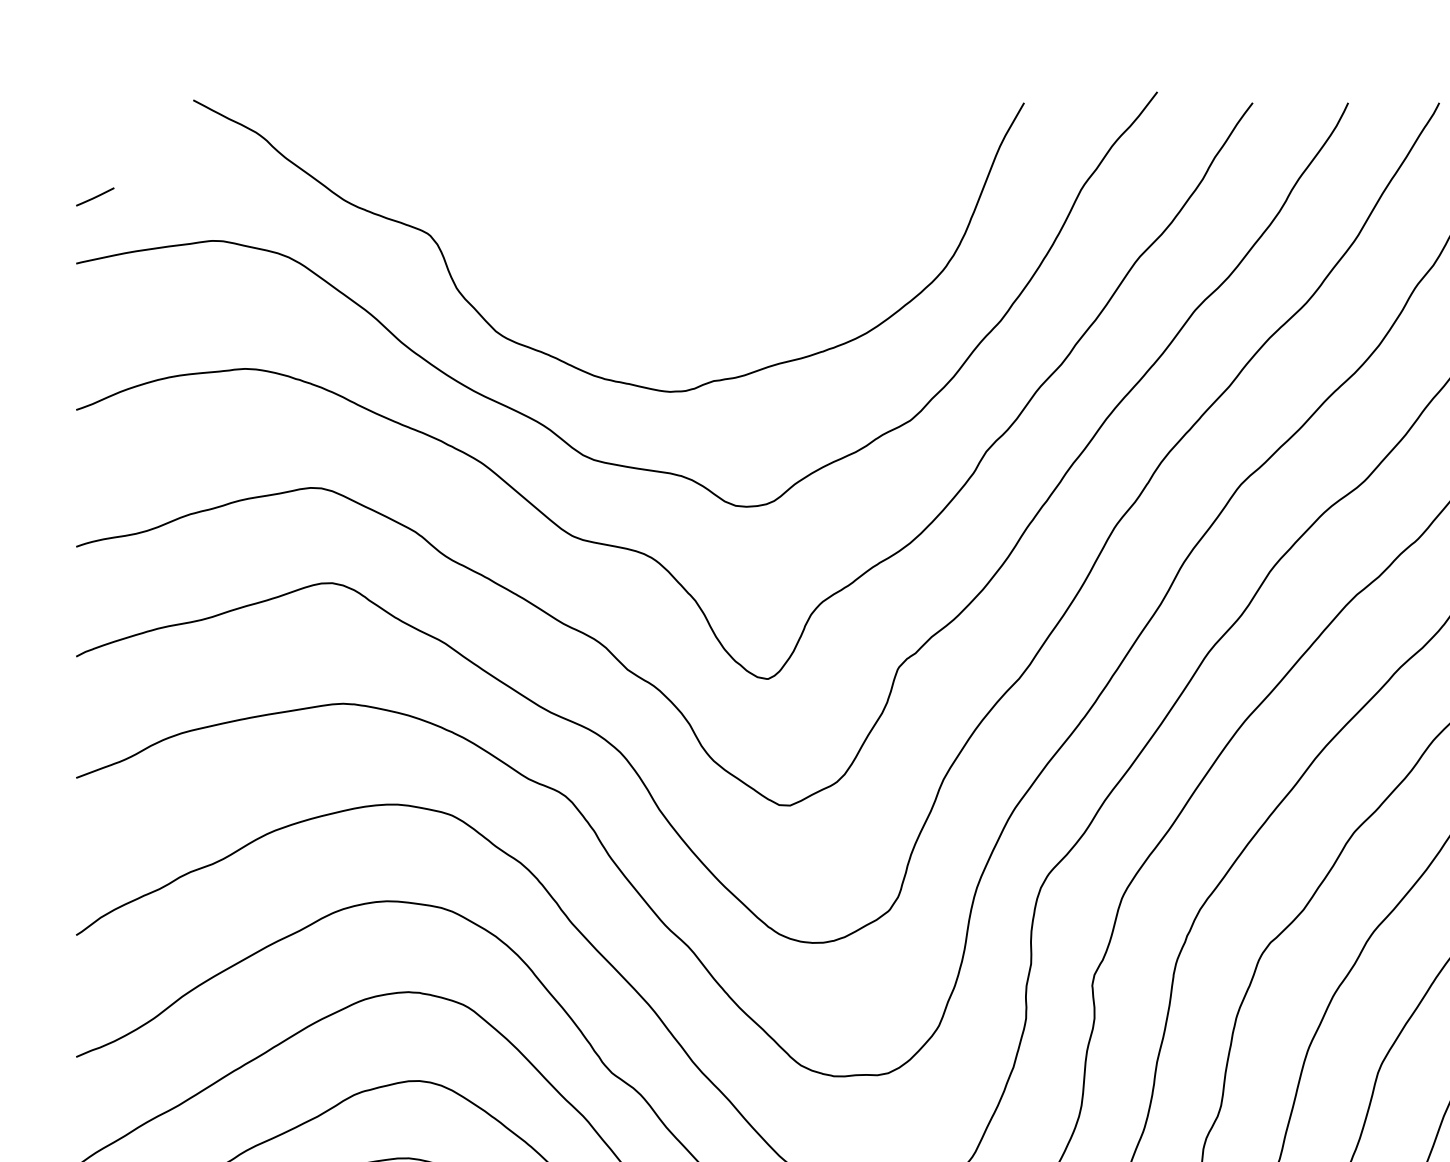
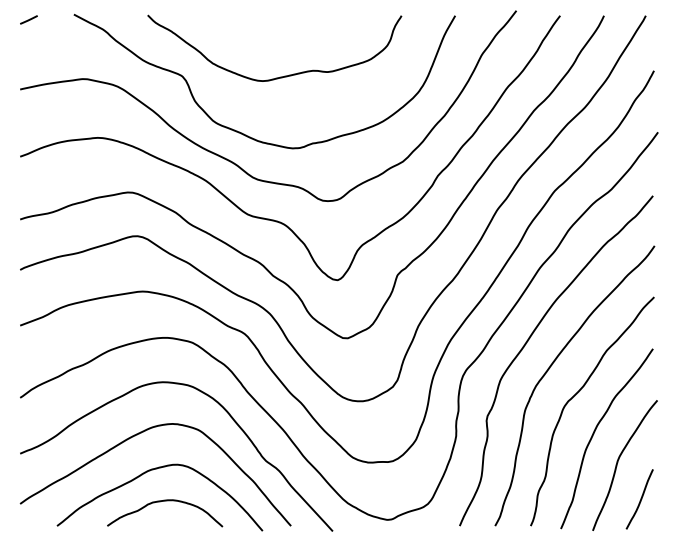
line: (94, 195) -> (28, 19), moved
curve: (643, 235) -> (280, 76), added

